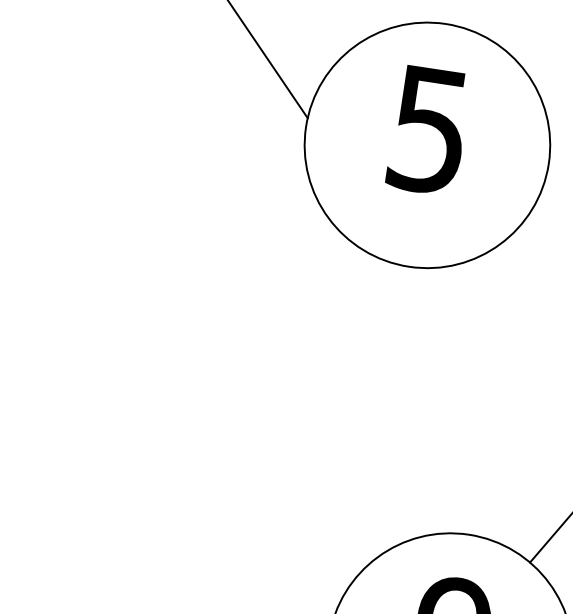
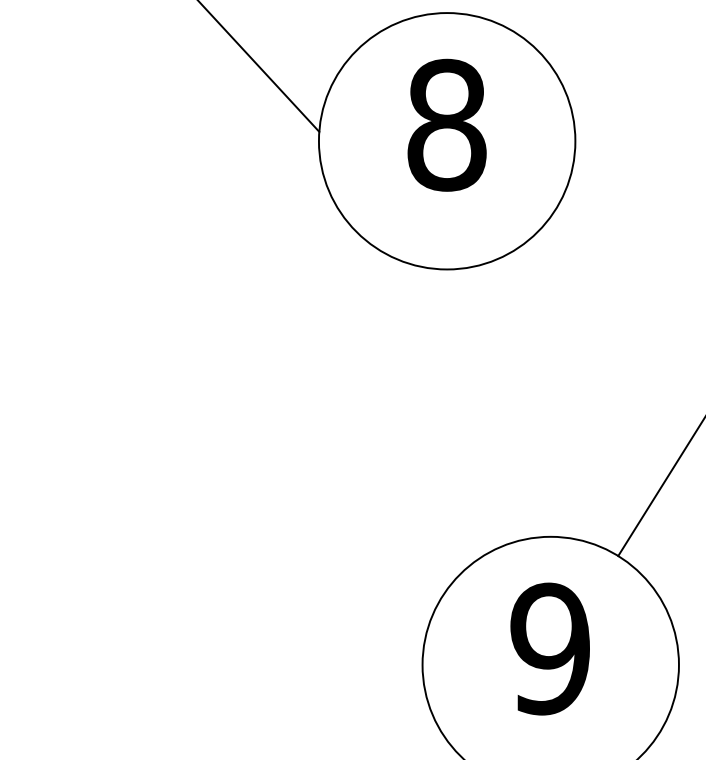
text: (429, 129) -> (446, 124), 5 -> 8

